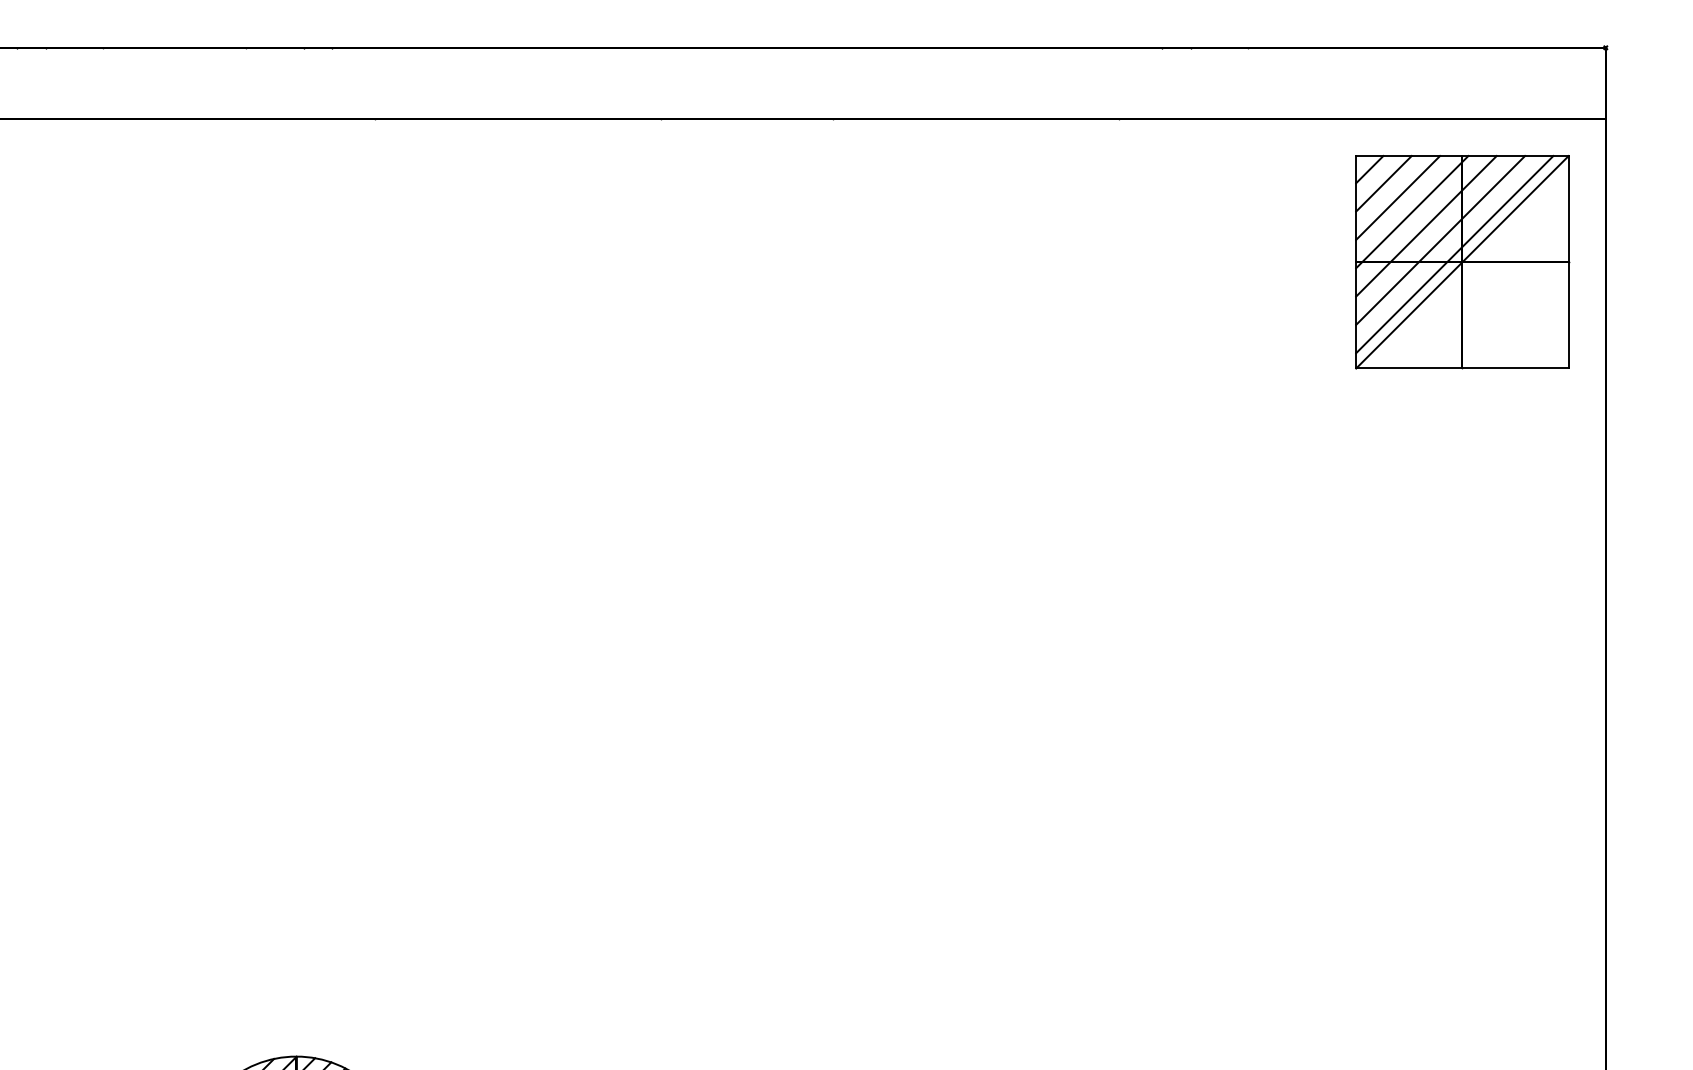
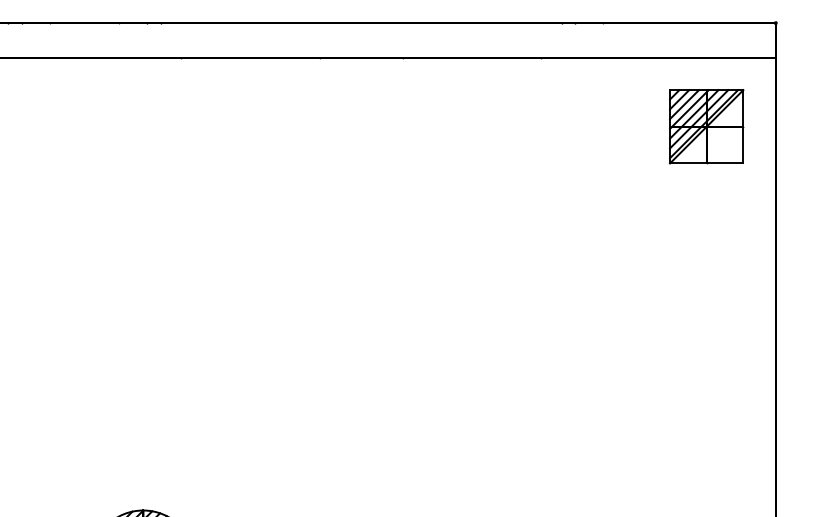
part: (1462, 261) -> (706, 126), size x0.71

